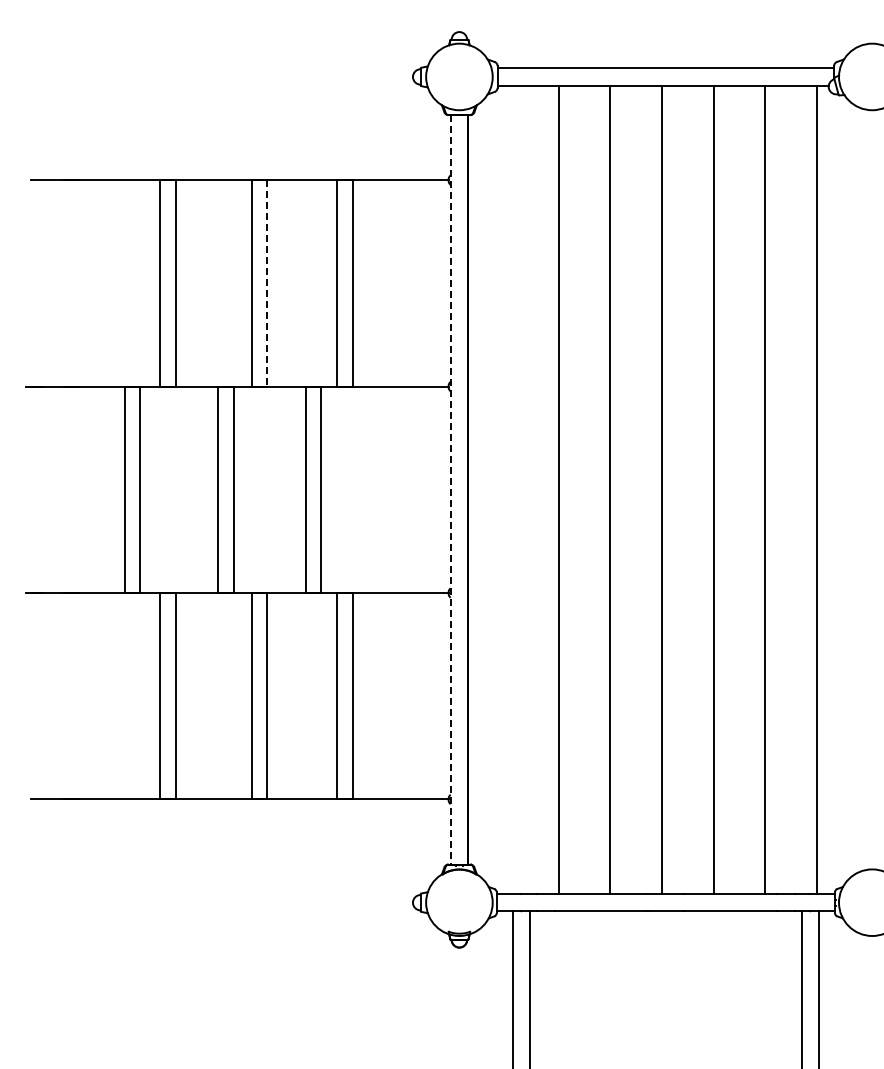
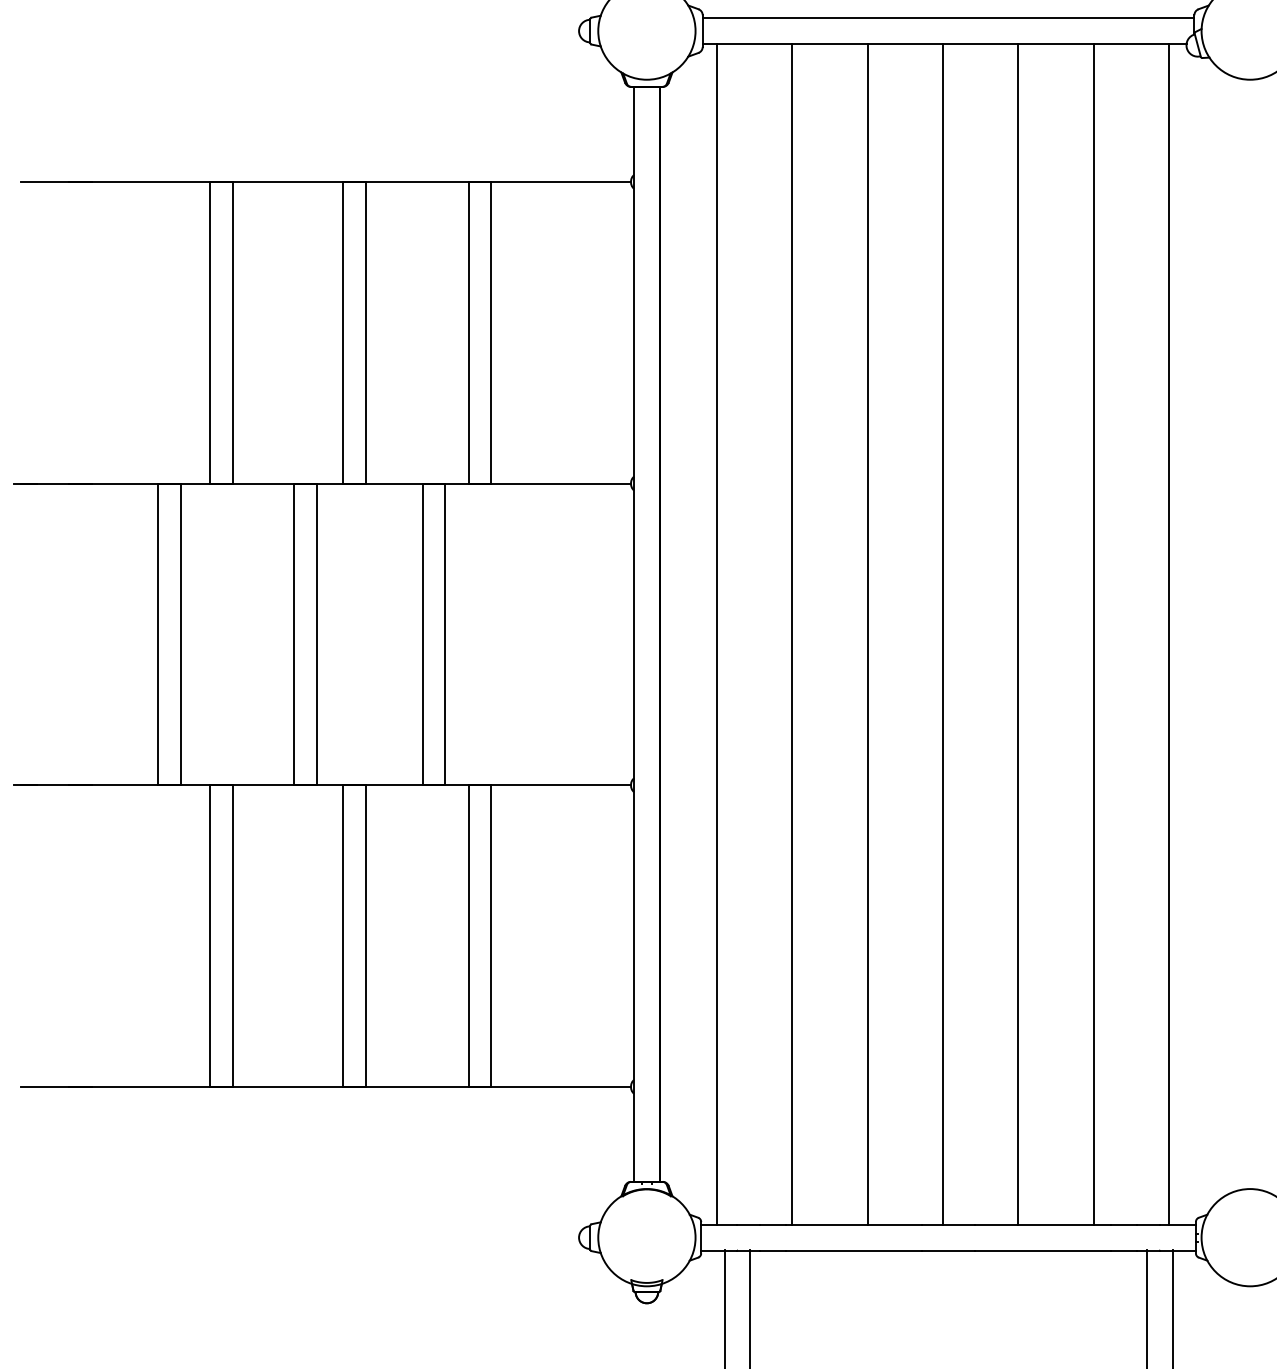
line: (267, 283) -> (366, 332), dashed -> solid
line: (450, 489) -> (633, 633), dashed -> solid
line: (507, 489) -> (717, 633), added

